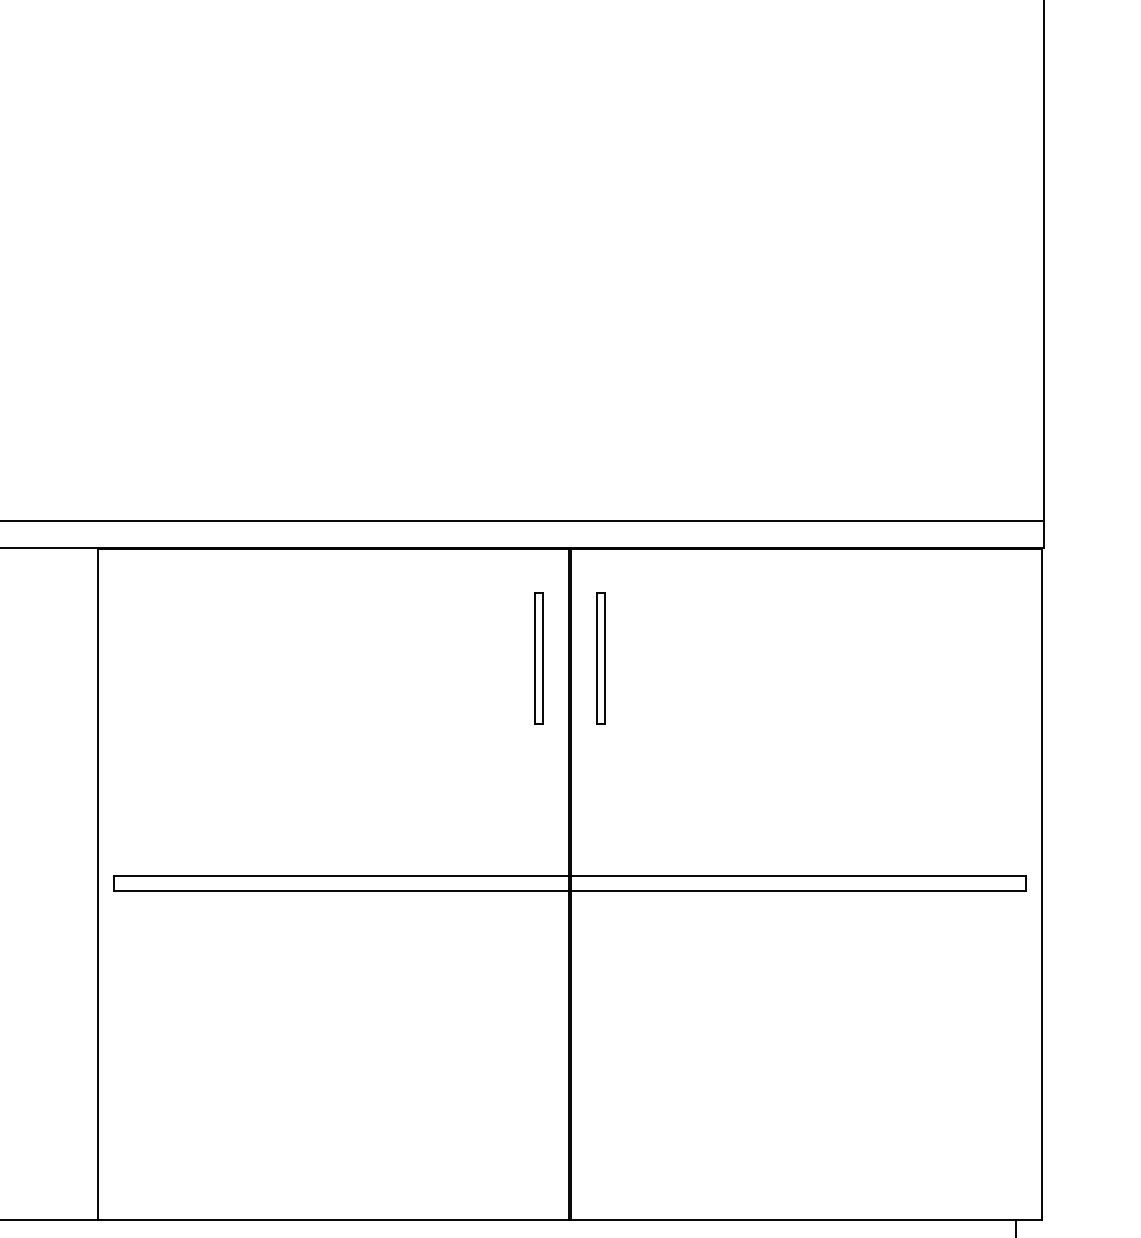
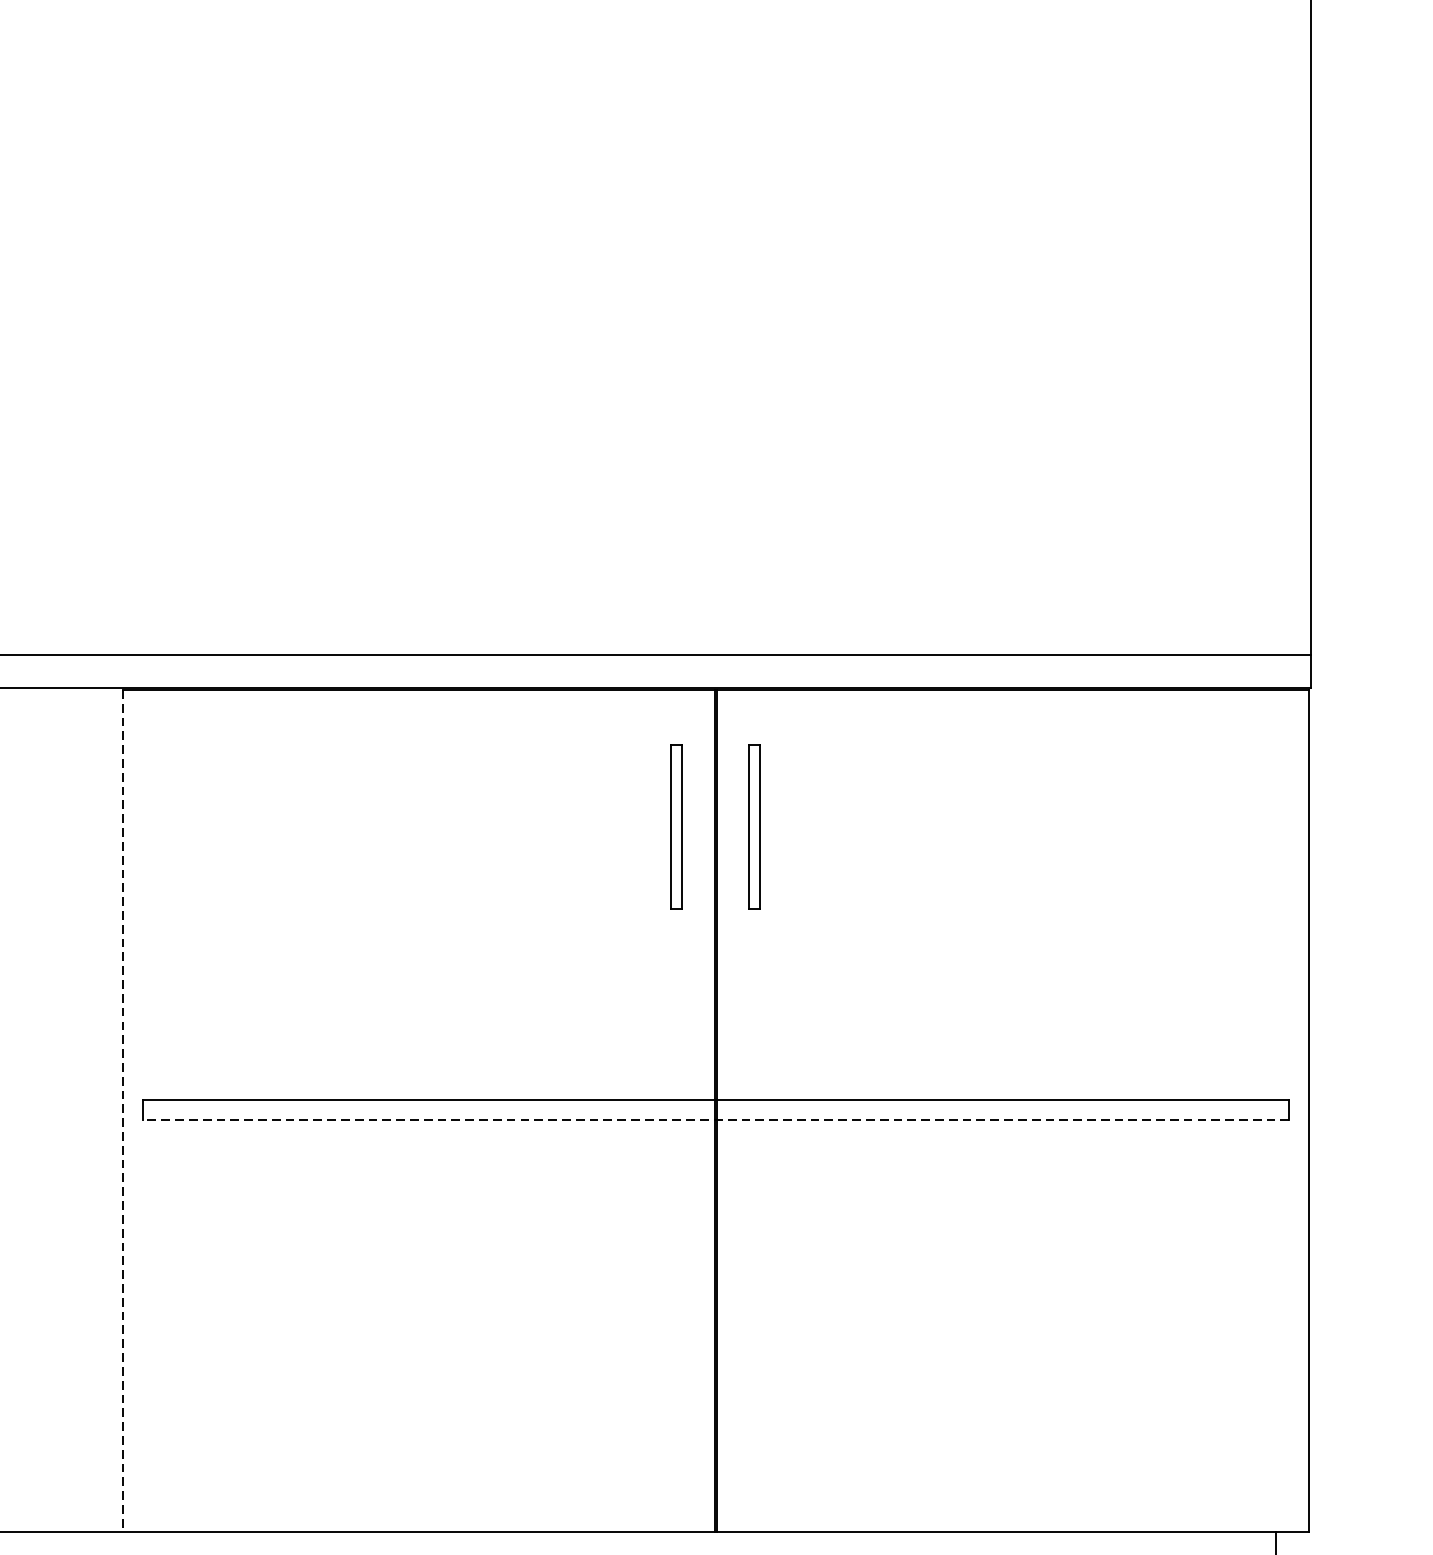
line: (97, 884) -> (122, 1110), solid -> dashed
line: (569, 891) -> (715, 1119), solid -> dashed

